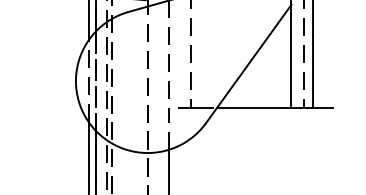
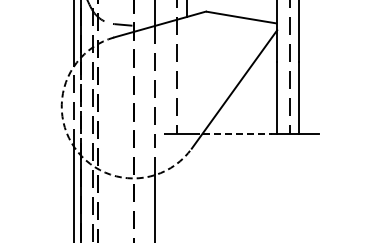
line: (251, 108) -> (237, 133), solid -> dashed
arc: (88, 122) -> (74, 147), solid -> dashed

